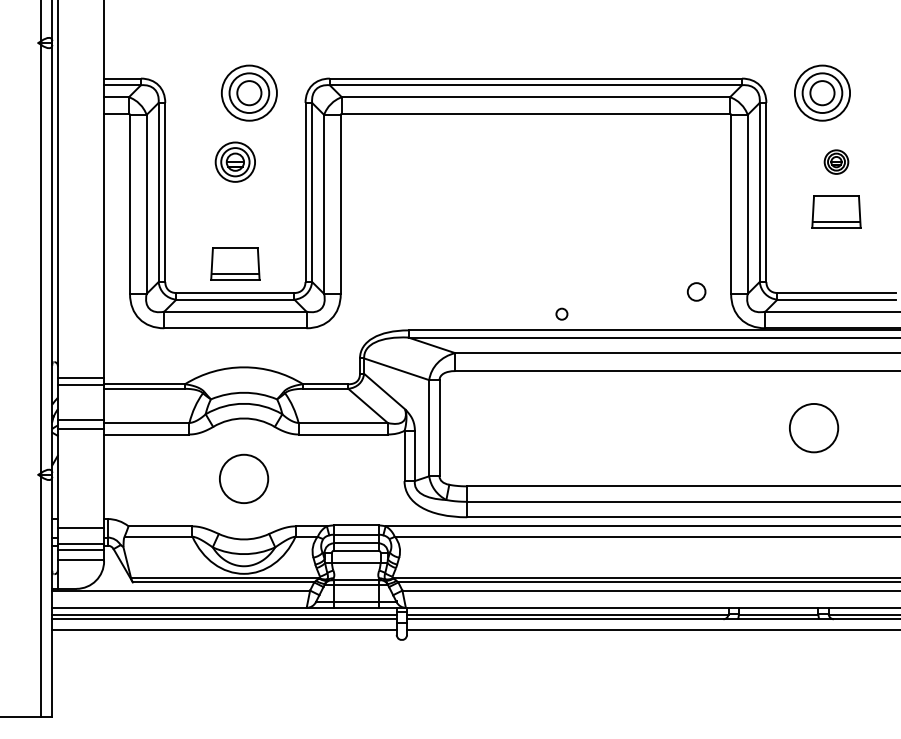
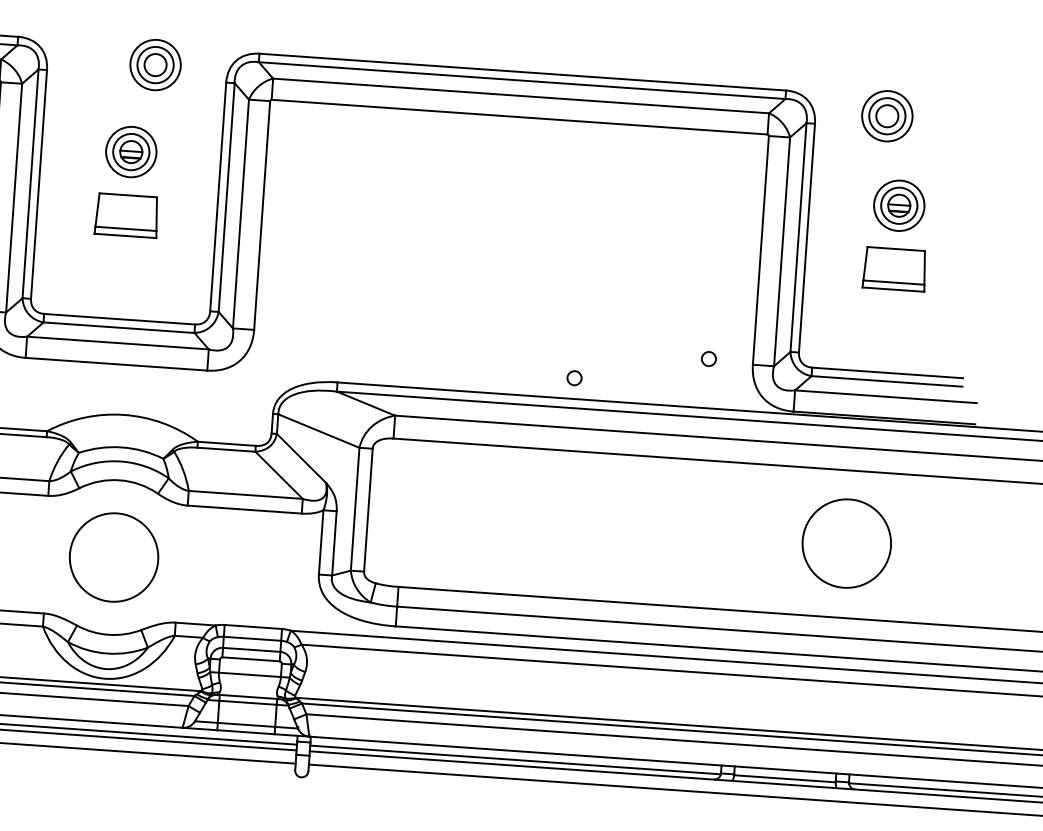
part: (249, 92) -> (155, 64), size x0.71
part: (821, 92) -> (886, 115), size x0.71
part: (836, 161) -> (899, 204), size x1.67
part: (235, 263) -> (127, 215), moved
circle: (696, 291) -> (708, 358), size x0.62
circle: (561, 313) -> (574, 377), moved
circle: (813, 427) -> (846, 542), size x1.43
circle: (243, 478) -> (113, 556), size x1.43

